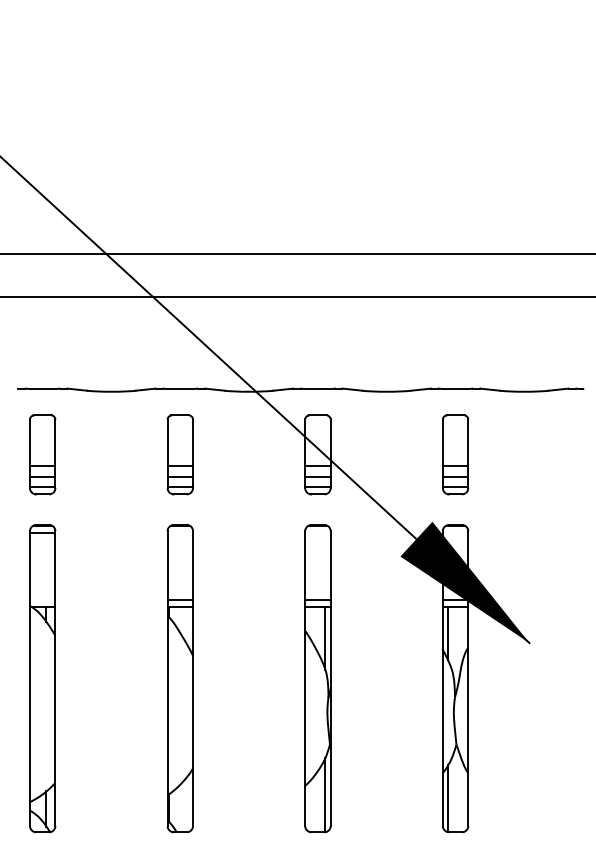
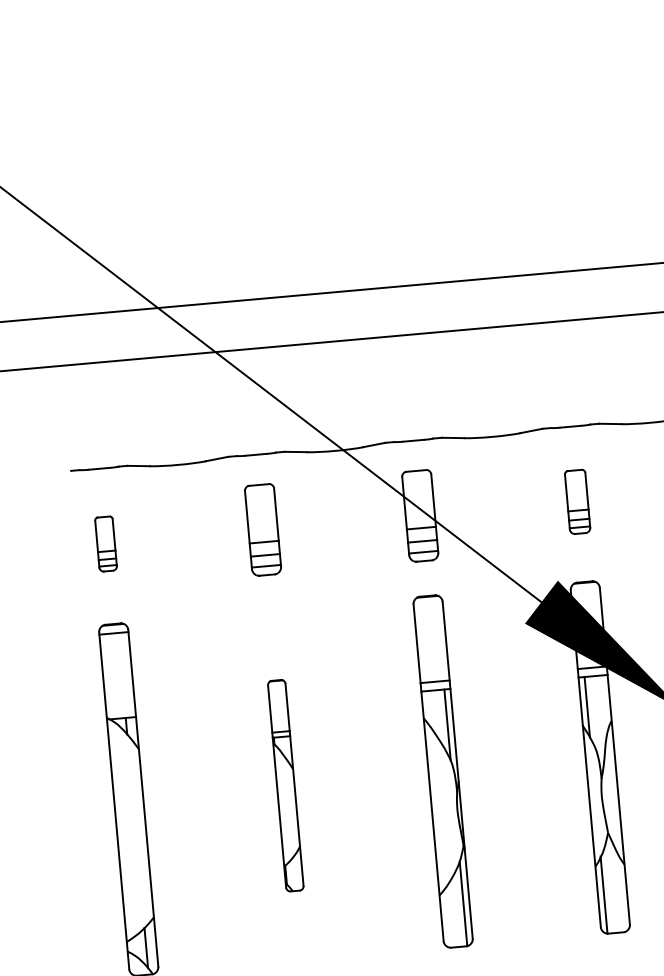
part: (42, 454) -> (105, 543), size x0.6
part: (455, 454) -> (577, 501), size x0.7
part: (179, 678) -> (285, 785), size x0.6

